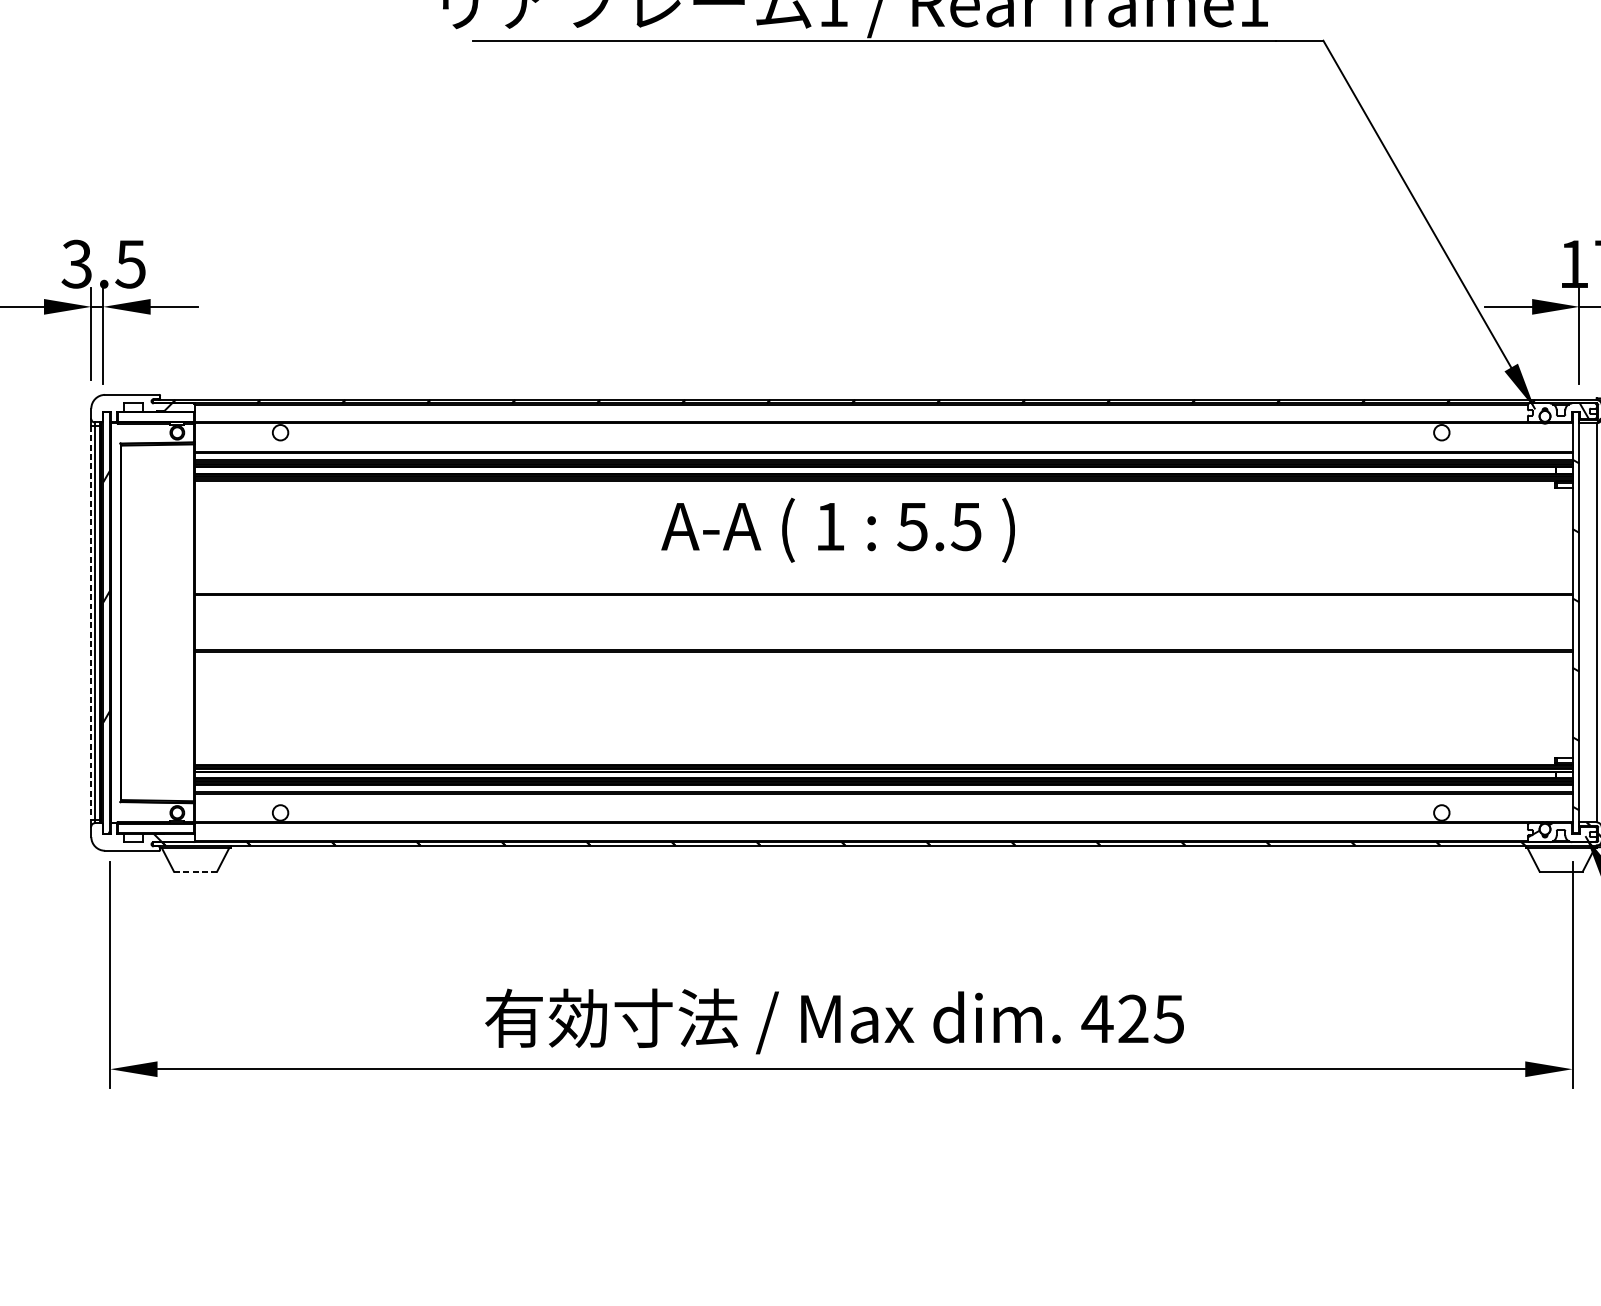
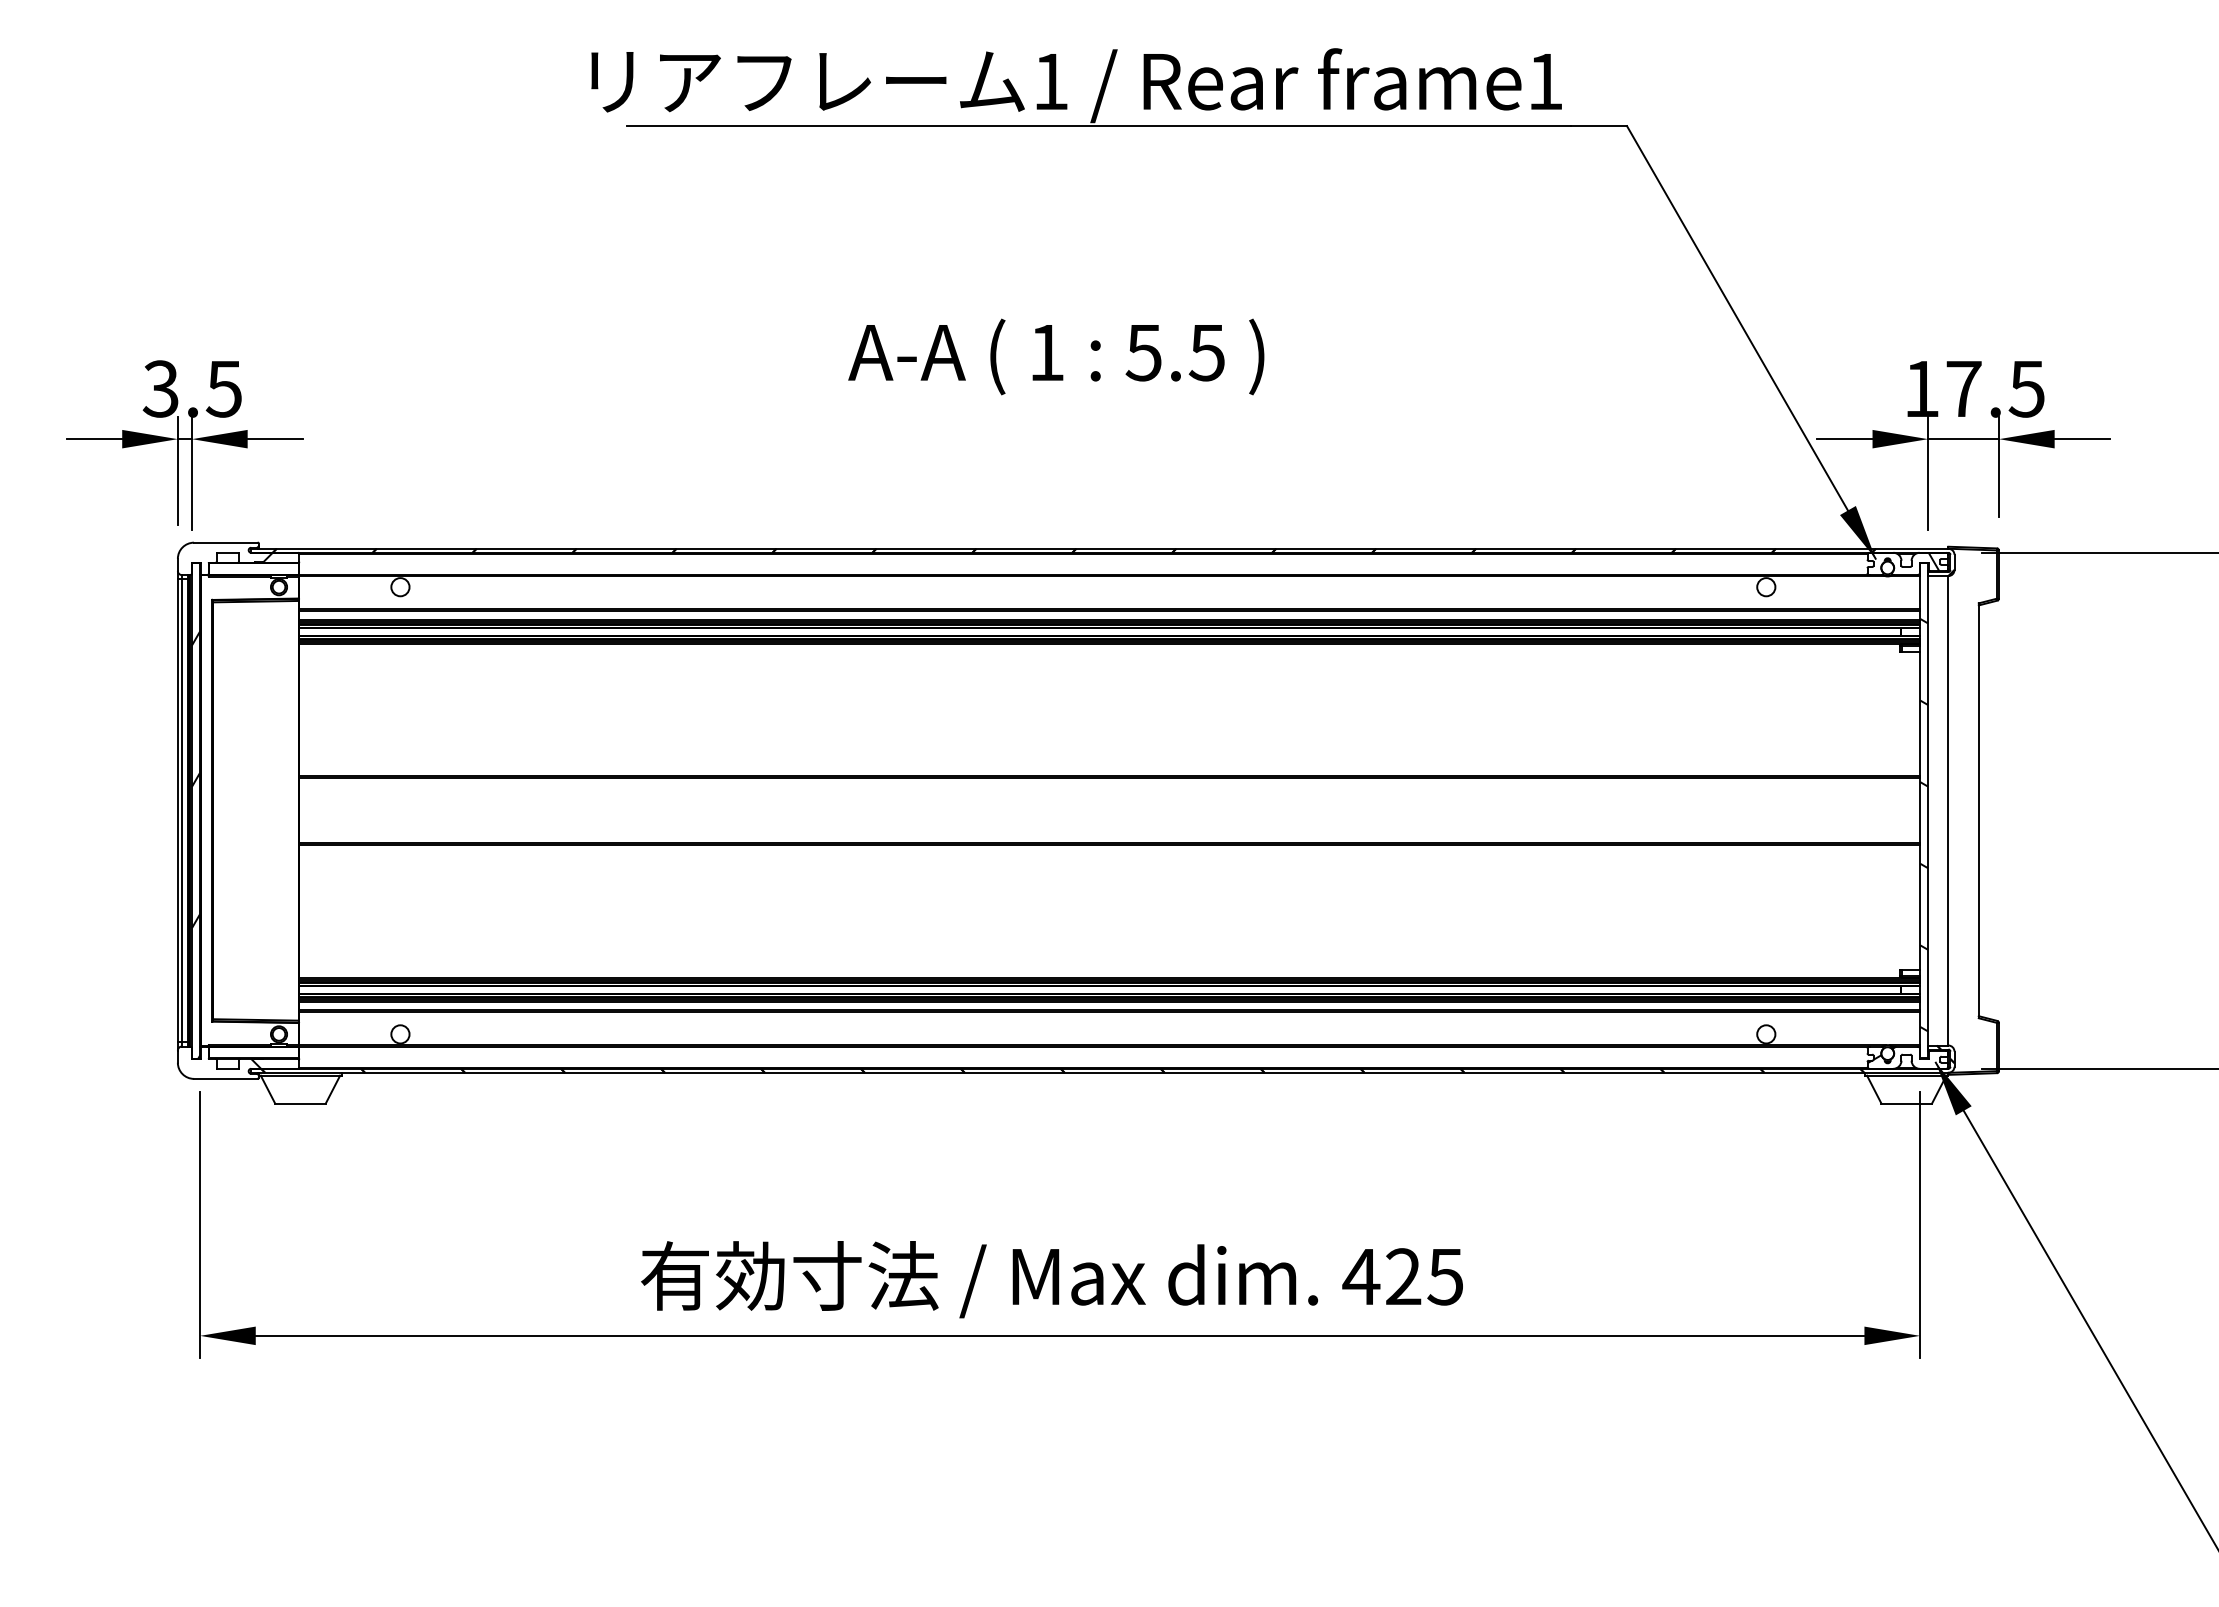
text: (838, 529) -> (1056, 356), moved
line: (91, 622) -> (177, 810), dashed -> solid
line: (195, 871) -> (300, 1103), dashed -> solid

